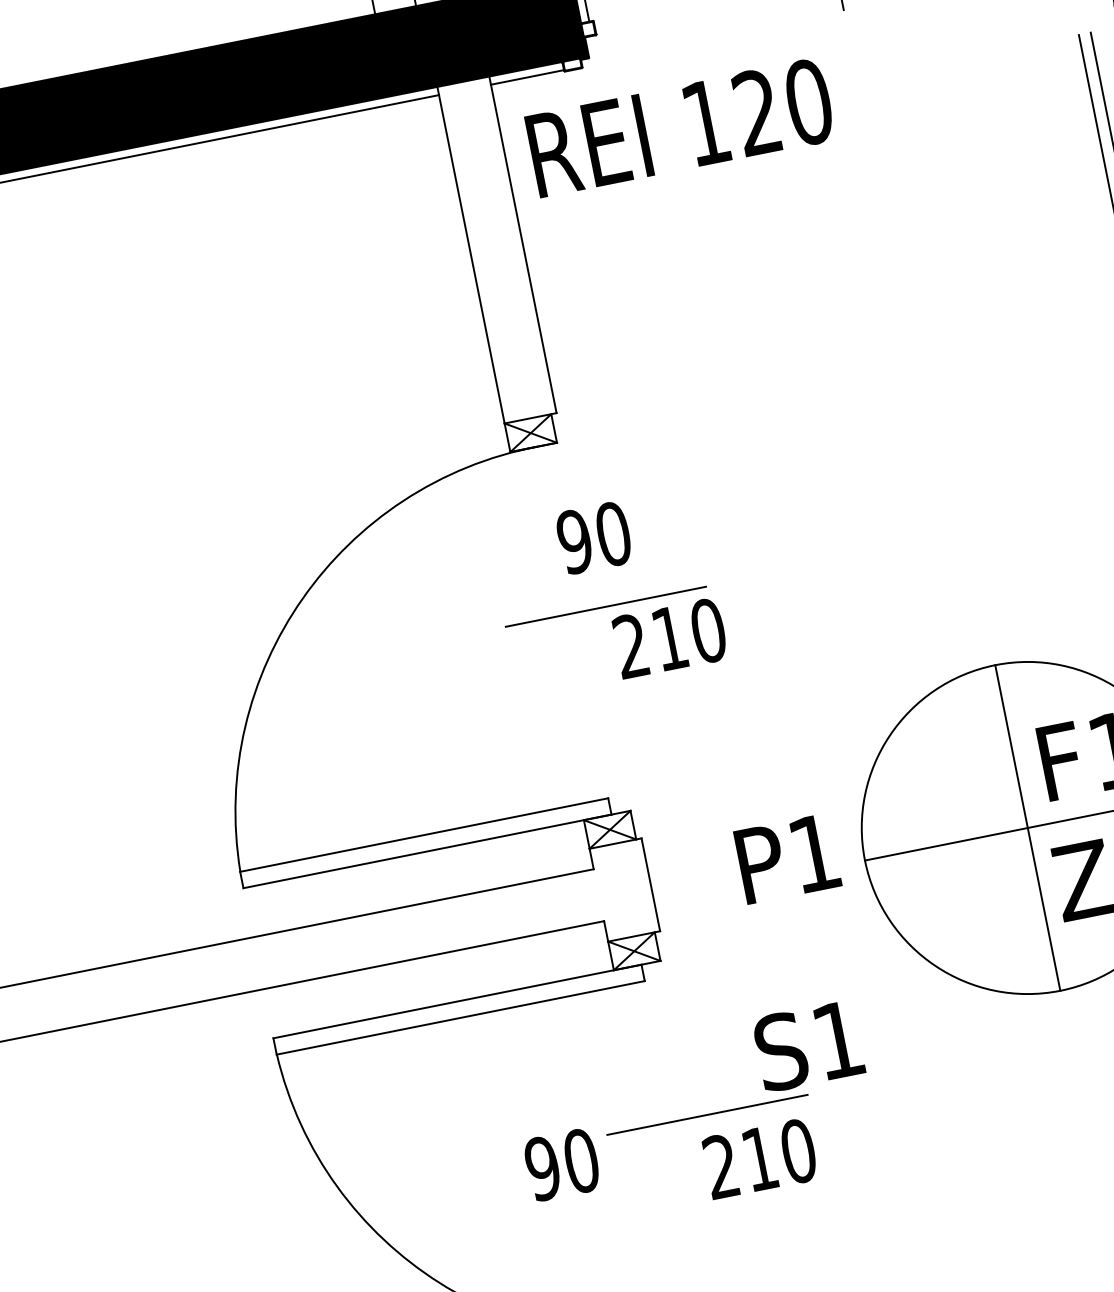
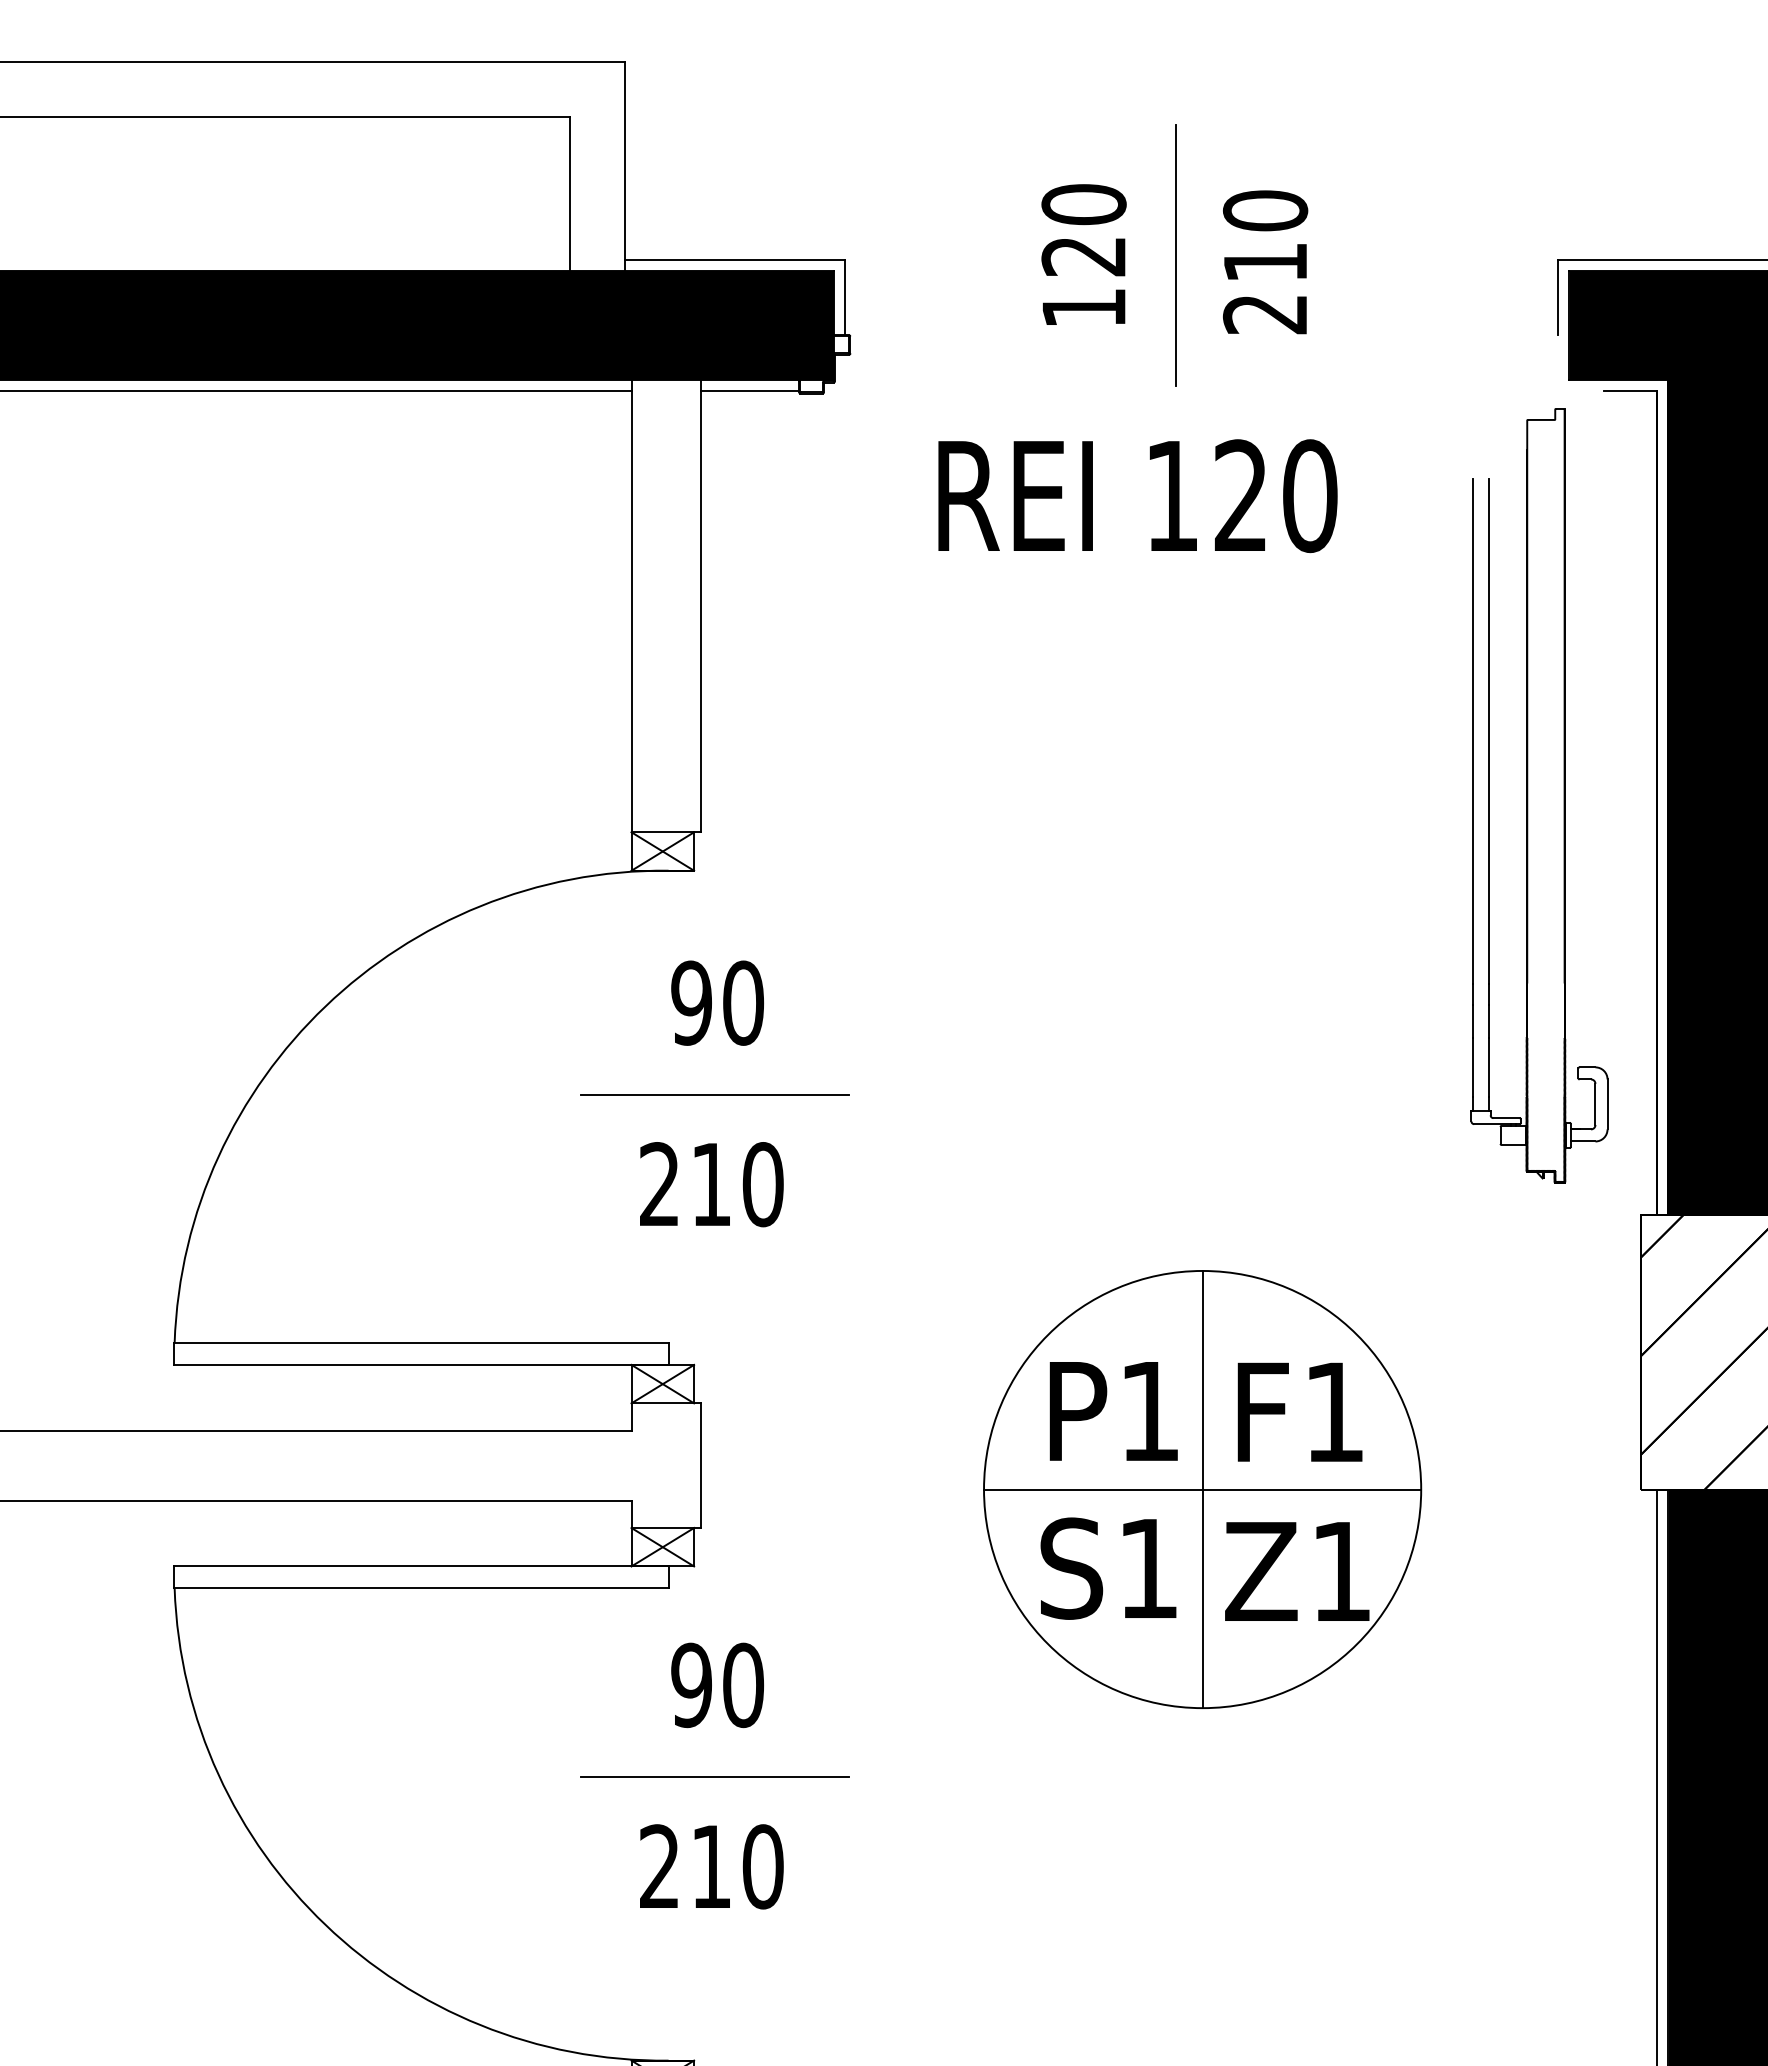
text: (680, 128) -> (1137, 496), moved
text: (669, 638) -> (711, 1184), moved
text: (787, 858) -> (1113, 1411), moved
text: (808, 1046) -> (1108, 1568), moved
text: (759, 1158) -> (711, 1866), moved
text: (562, 1164) -> (717, 1685), moved

